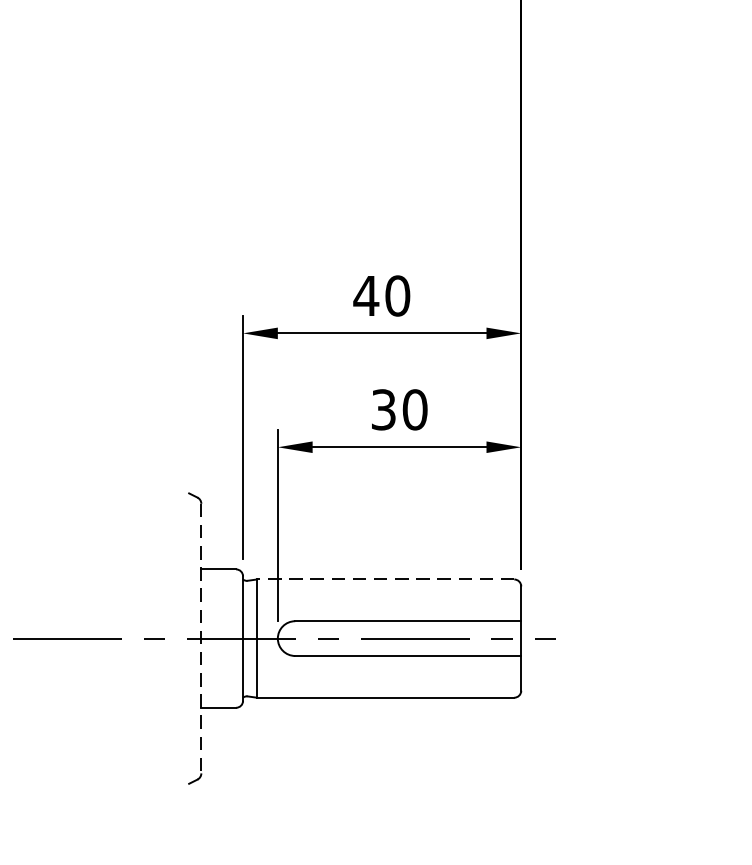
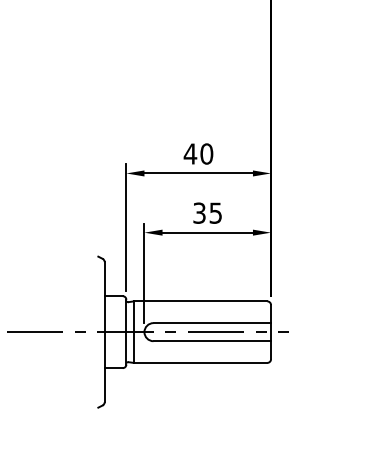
text: (414, 408) -> (215, 212), 30 -> 35
line: (385, 579) -> (200, 301), dashed -> solid
line: (200, 639) -> (104, 332), dashed -> solid

